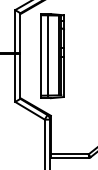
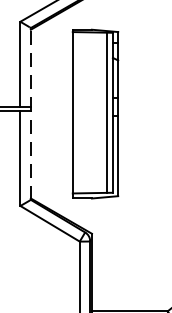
line: (48, 55) -> (87, 112), removed
line: (20, 56) -> (30, 114), solid -> dashed

